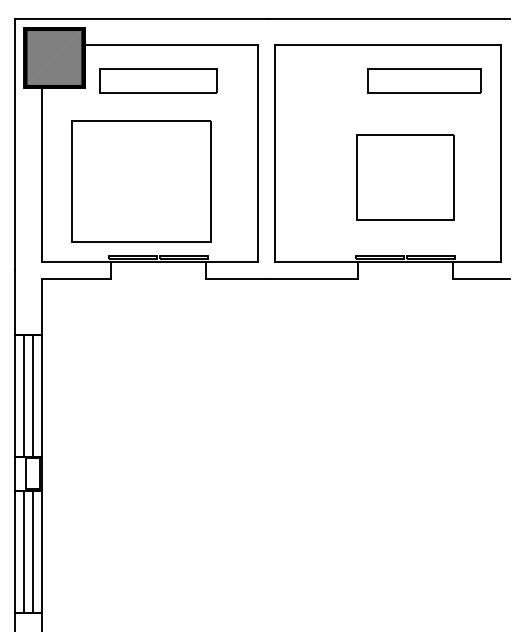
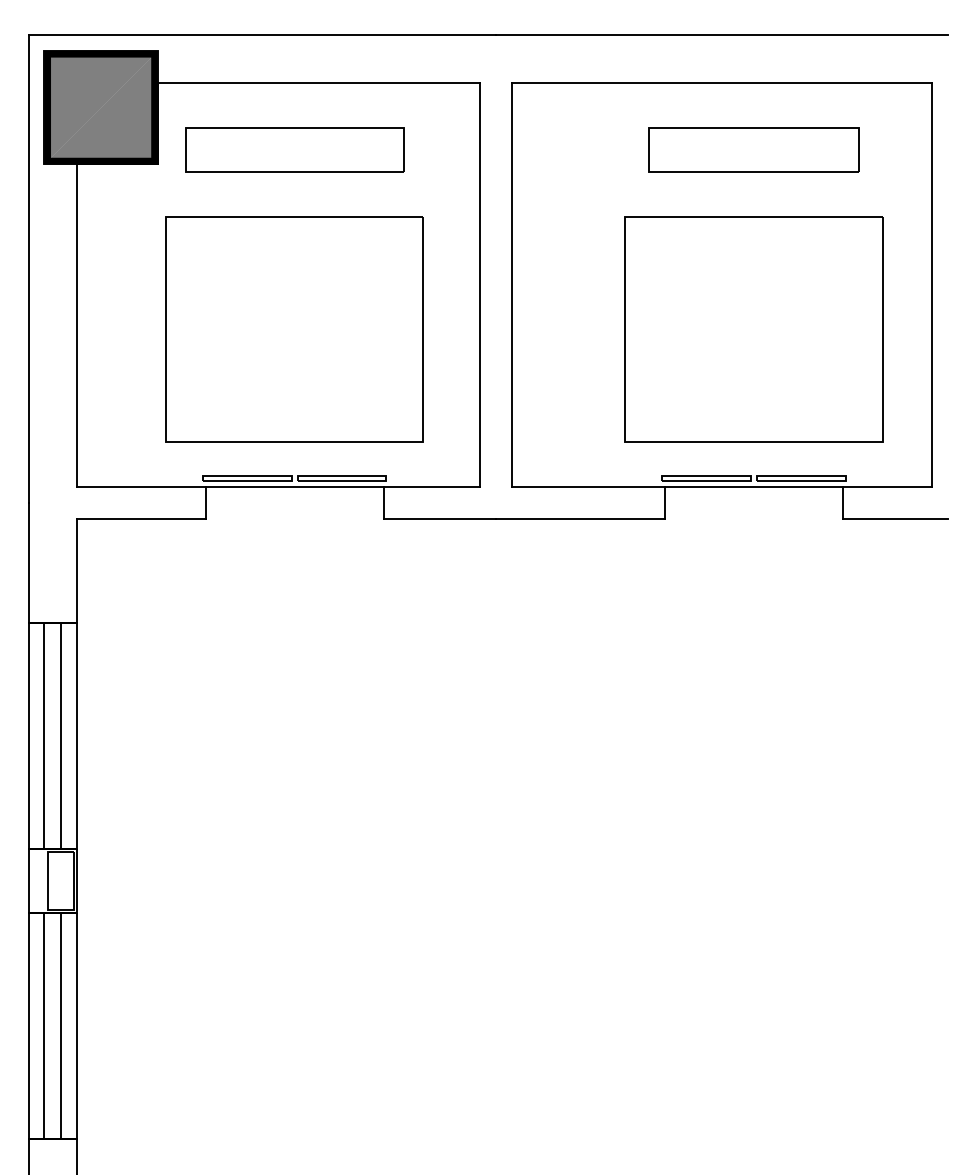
part: (424, 80) -> (753, 149), moved
part: (405, 177) -> (753, 329), size x1.43
part: (141, 181) -> (294, 329), moved

